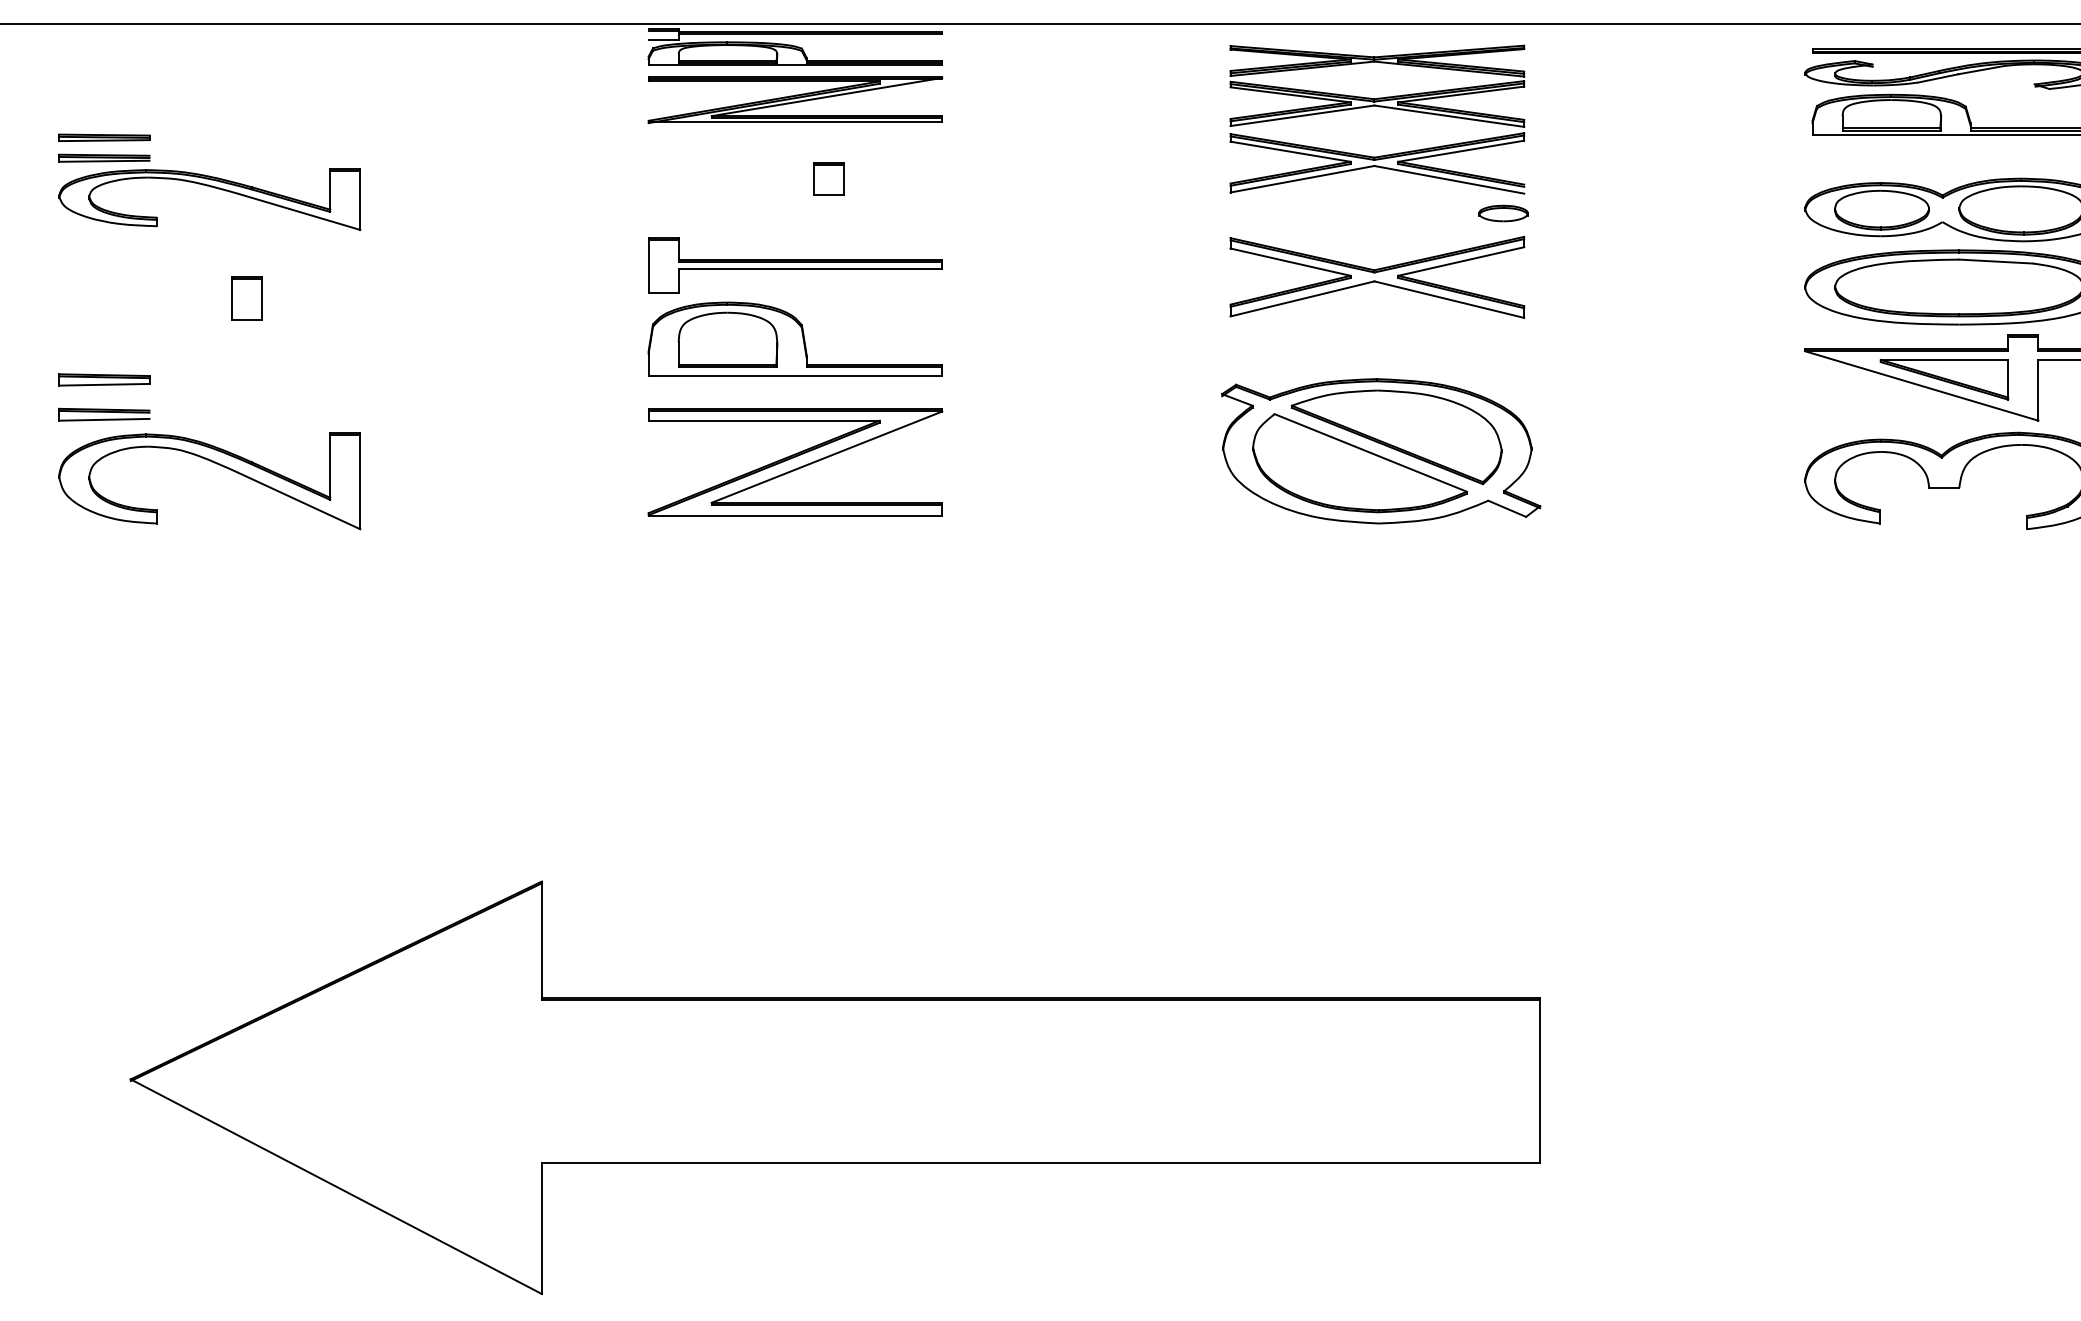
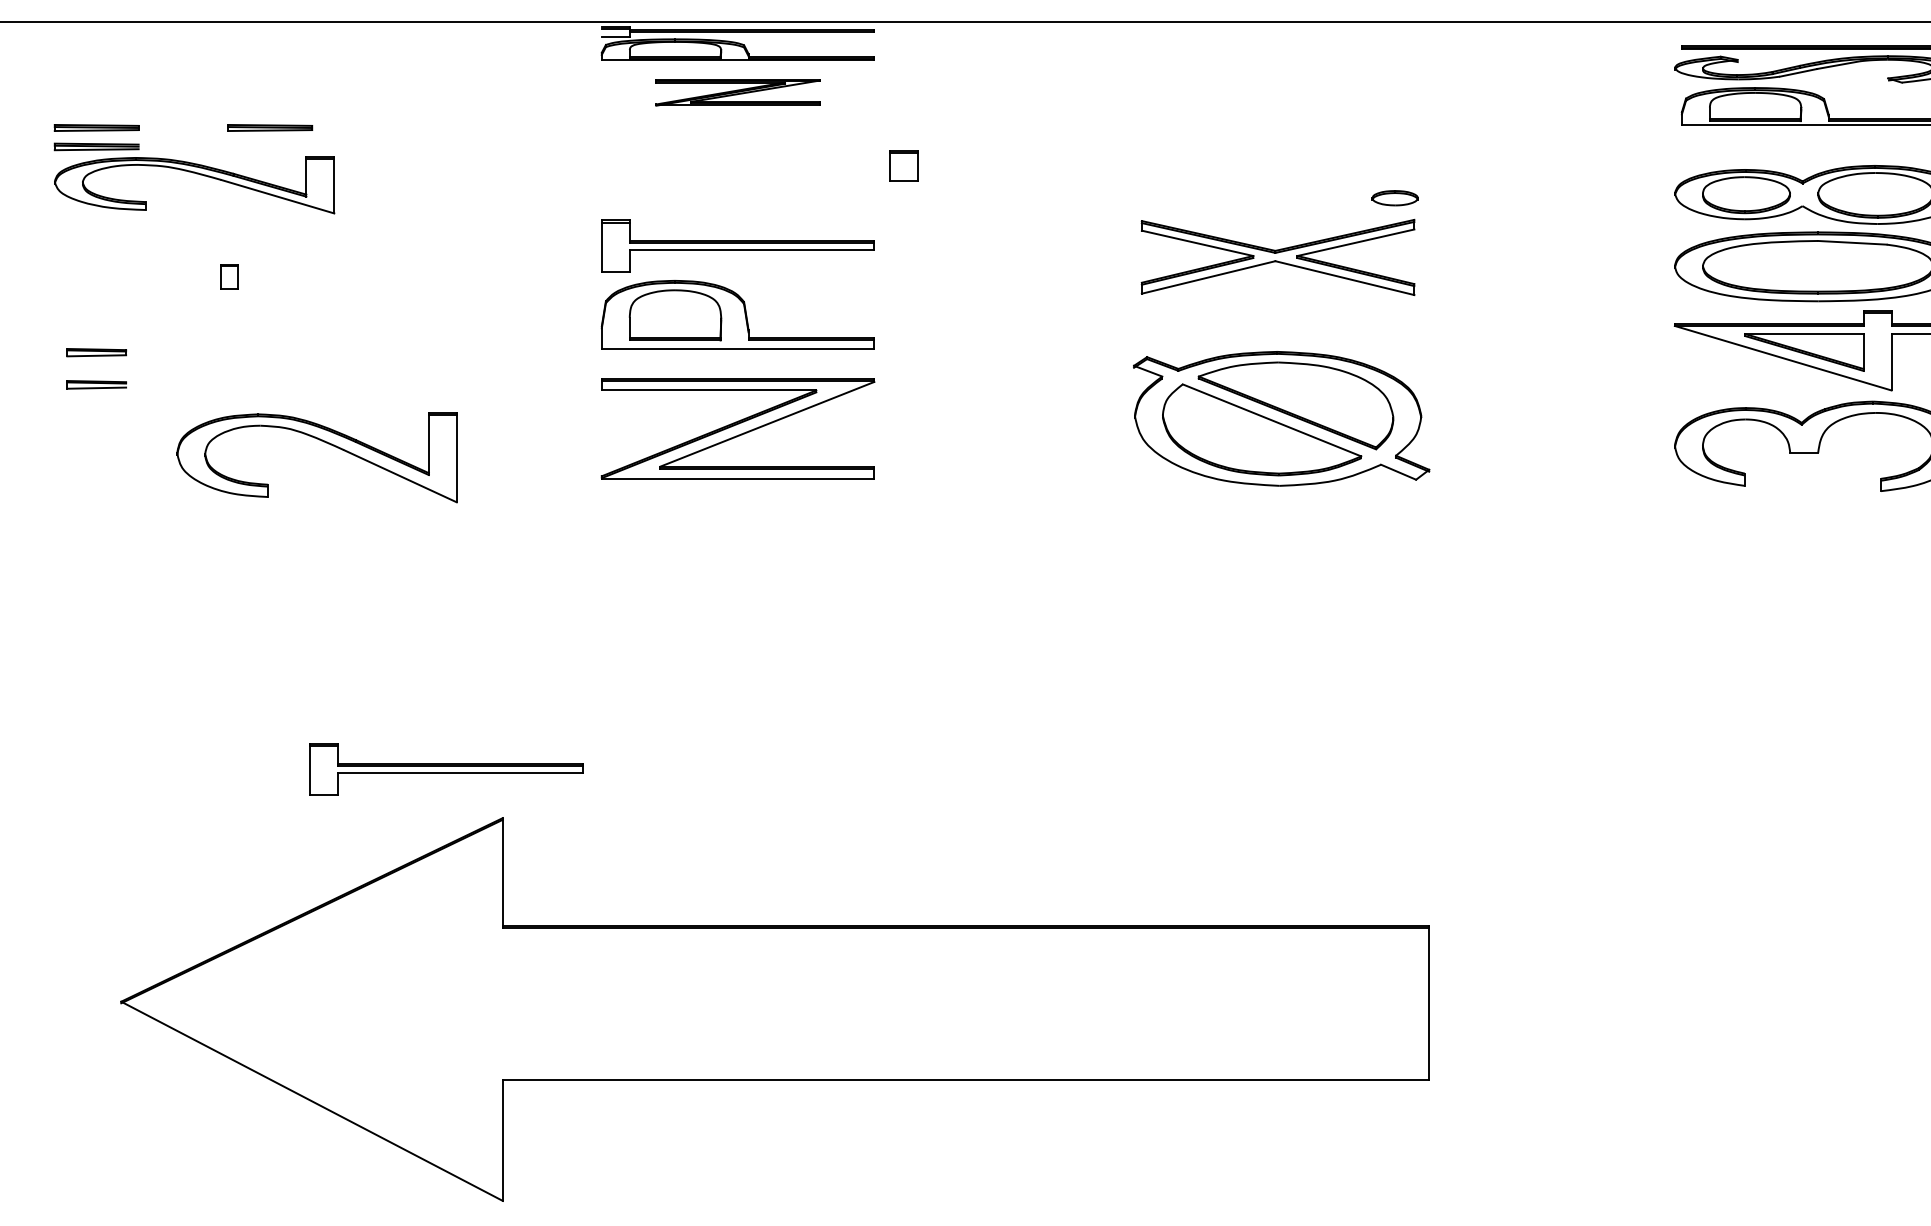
part: (795, 99) -> (738, 92), size x0.6
part: (1379, 107) -> (1280, 99), removed
part: (291, 137) -> (270, 127), added
part: (828, 178) -> (903, 165), moved
part: (246, 298) -> (228, 277), size x0.6
part: (104, 379) -> (96, 352), size x0.7
part: (104, 414) -> (96, 384), size x0.7
part: (216, 464) -> (323, 442), moved
part: (481, 829) -> (446, 769), added

